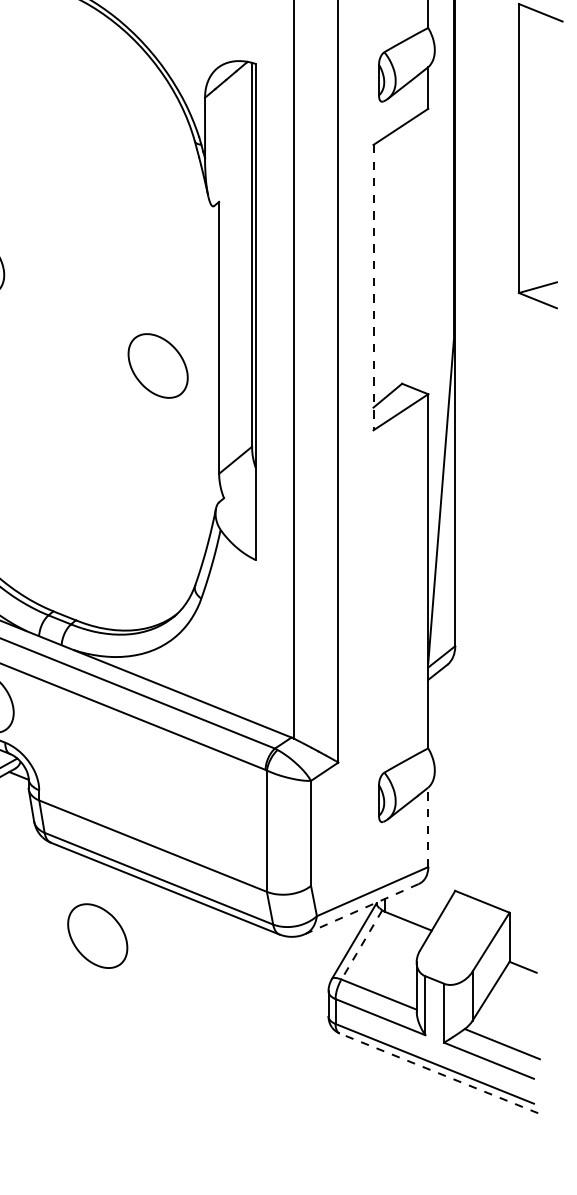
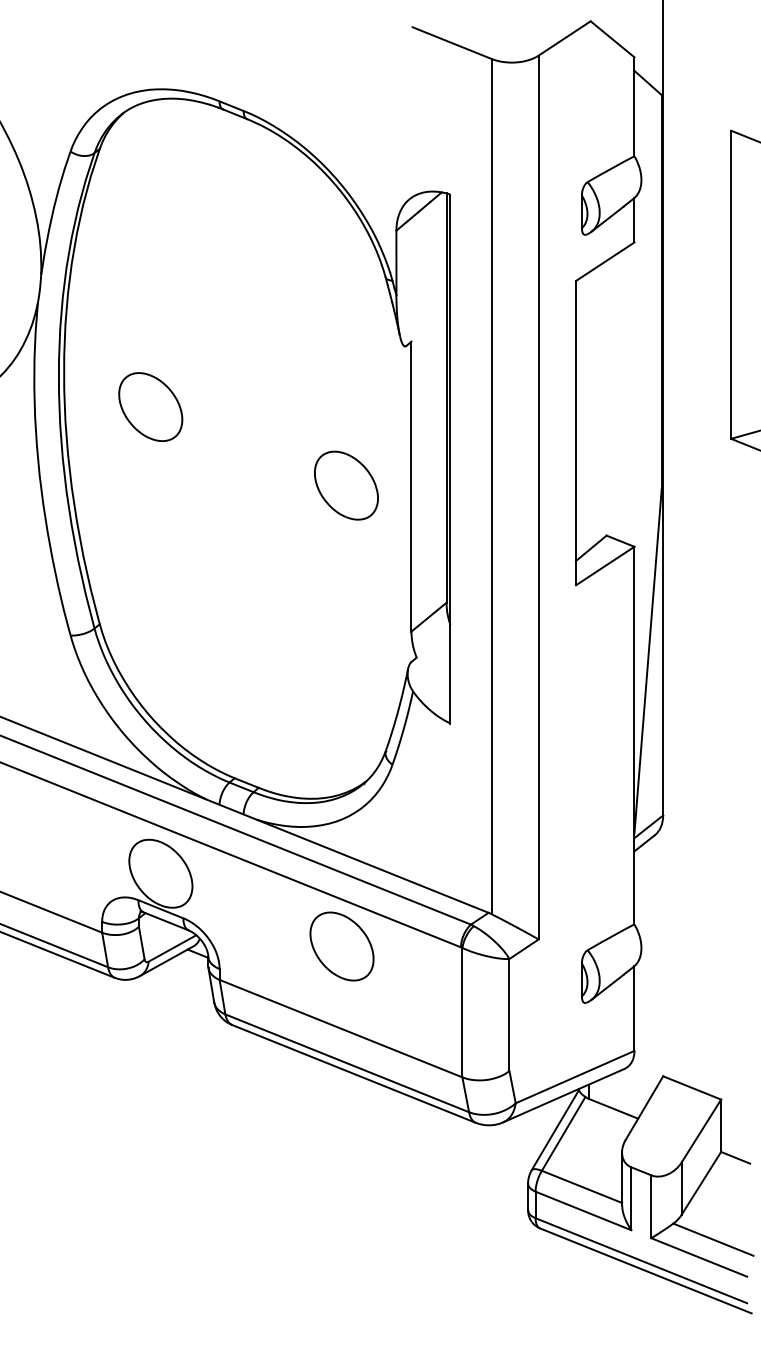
line: (373, 287) -> (576, 433), dashed -> solid
part: (158, 365) -> (346, 485), moved
line: (428, 827) -> (634, 1008), dashed -> solid
line: (361, 908) -> (563, 1095), dashed -> solid
part: (97, 936) -> (341, 946), moved
line: (361, 945) -> (563, 1134), dashed -> solid
line: (438, 1073) -> (645, 1270), dashed -> solid

